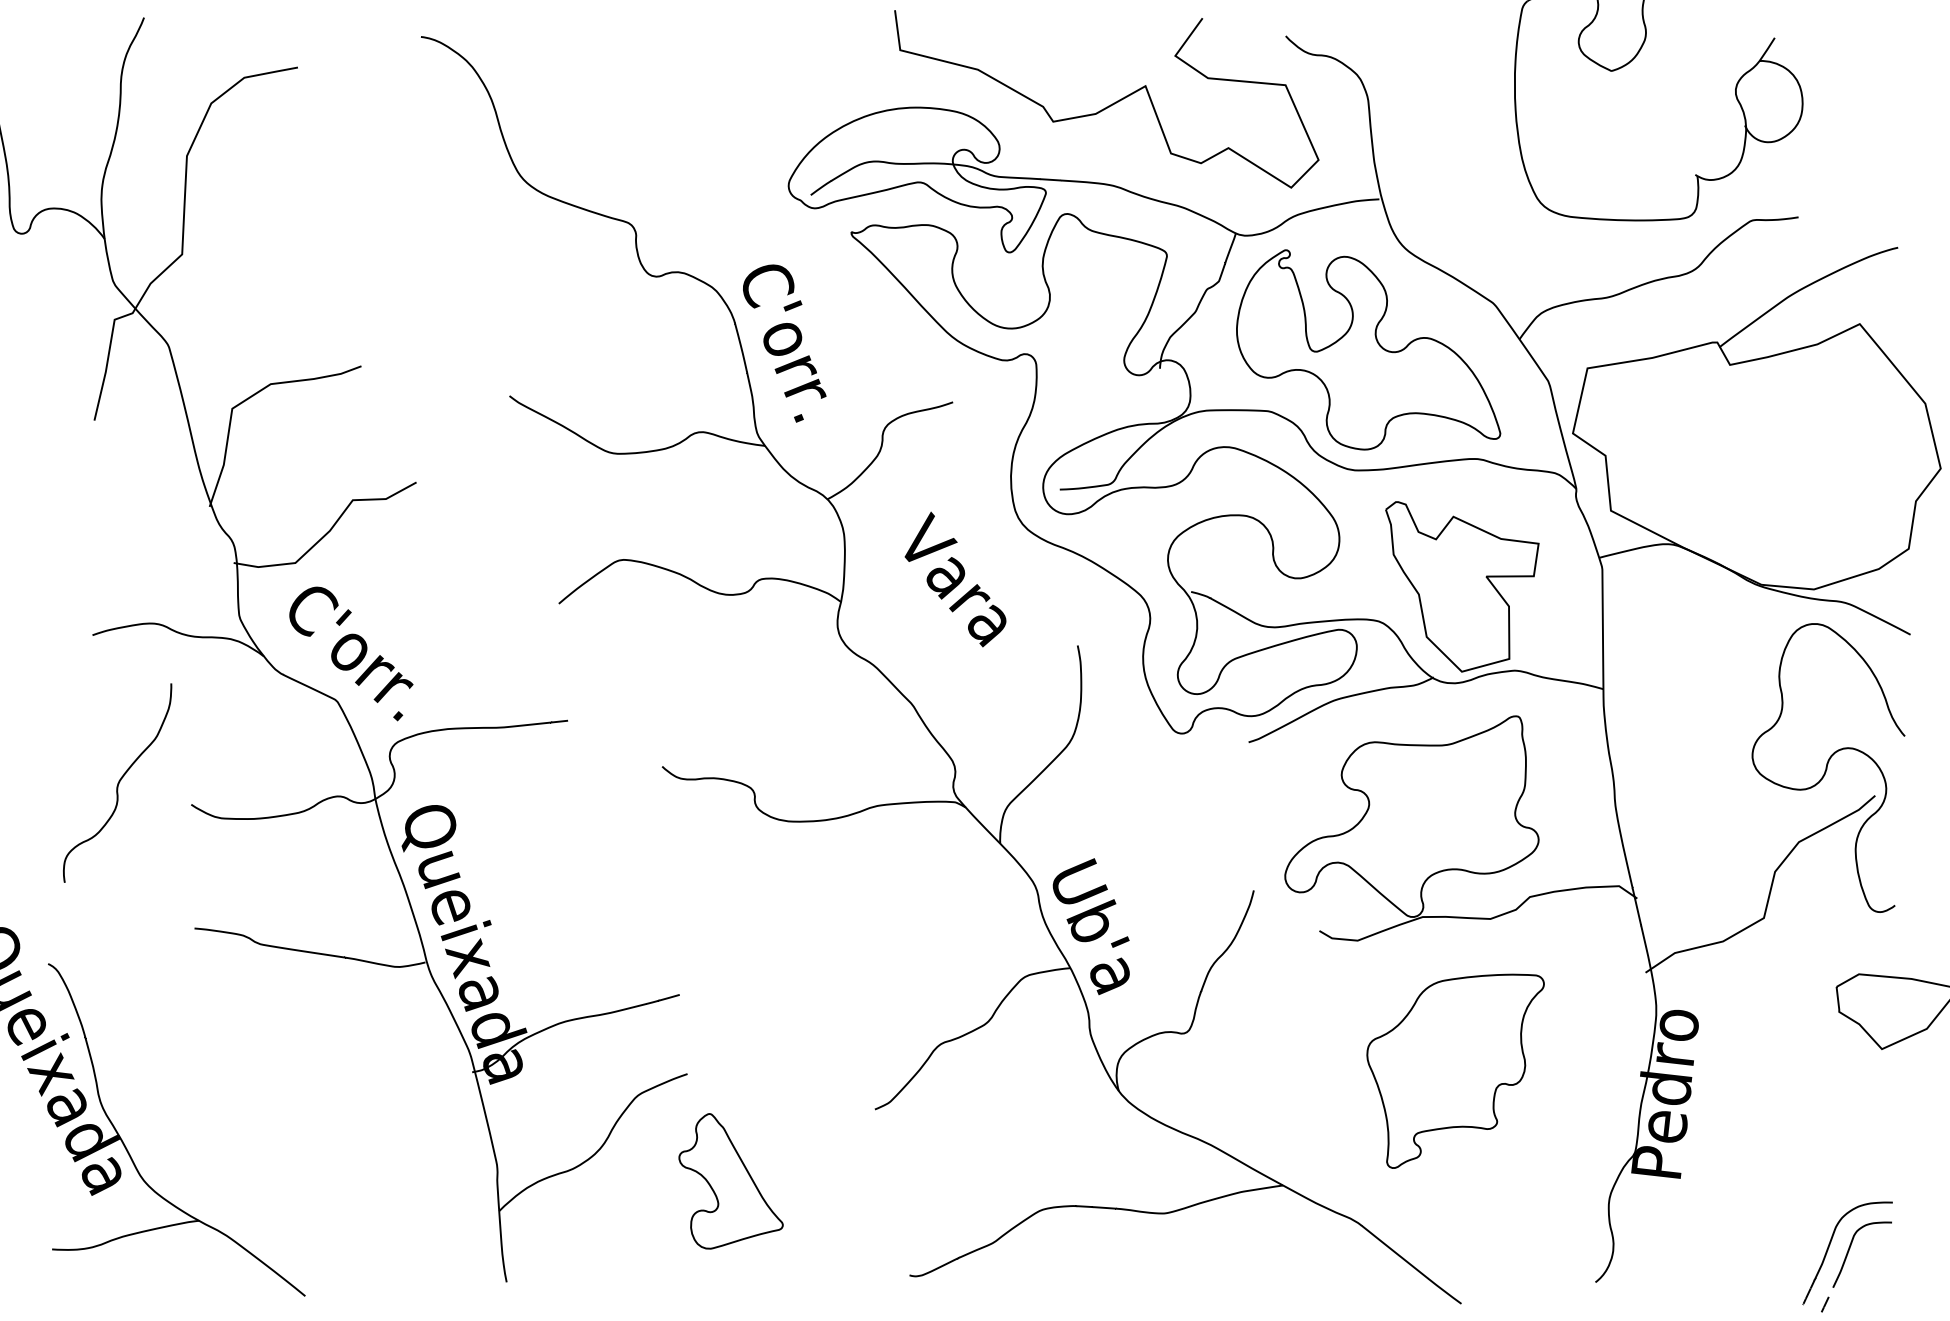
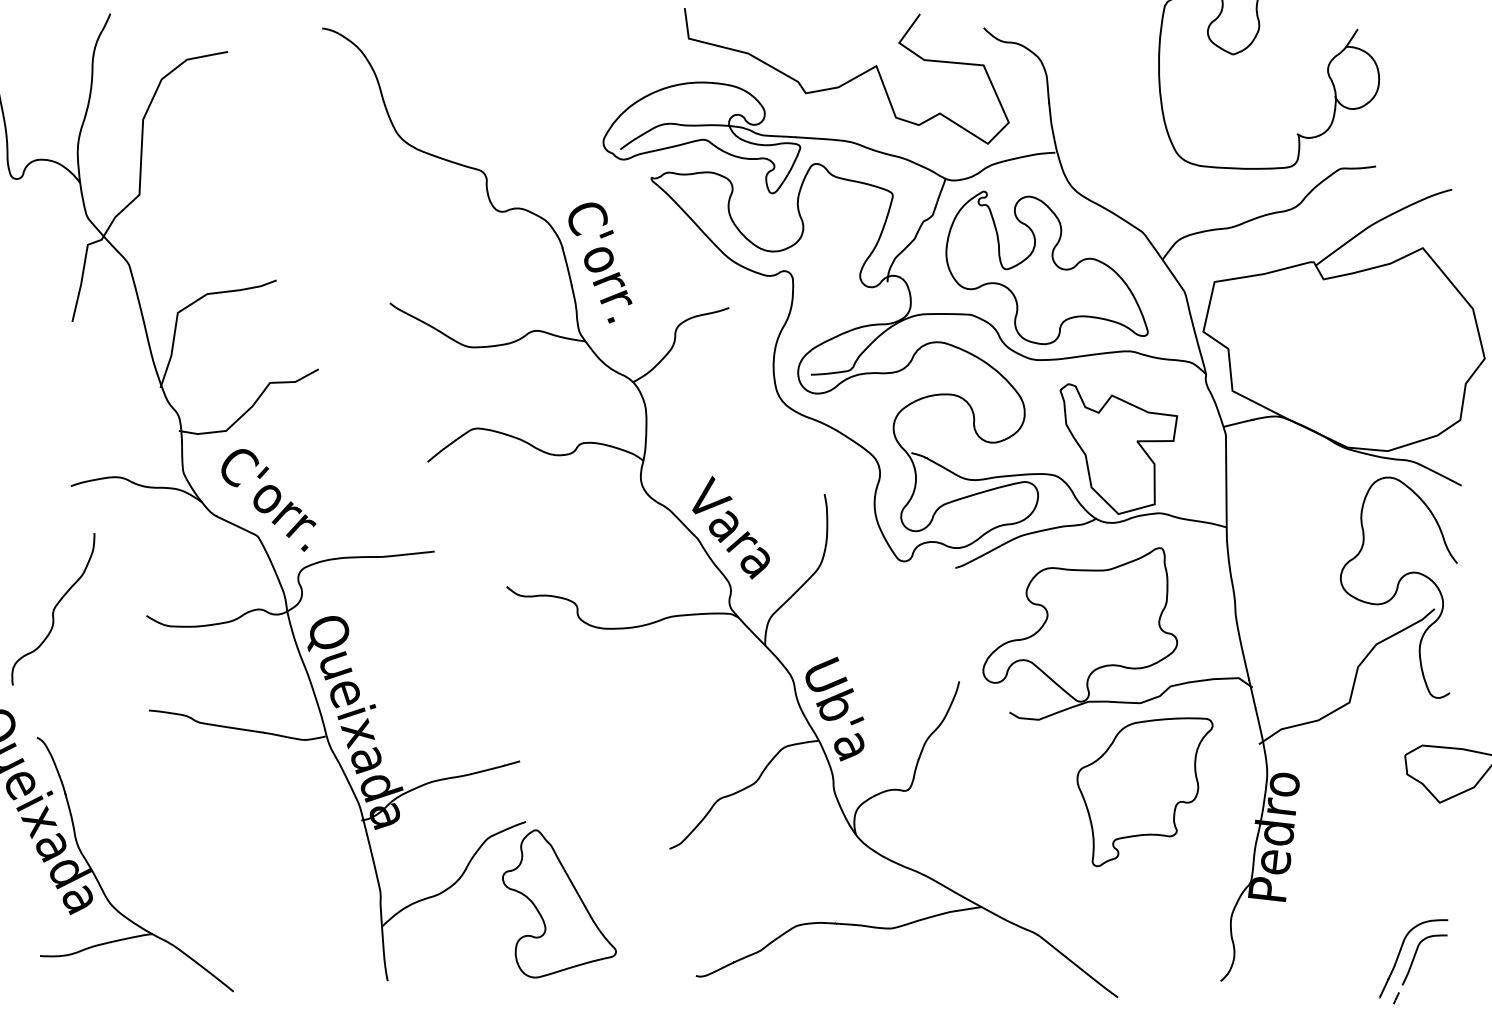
text: (955, 579) -> (731, 527), moved
curve: (118, 782) -> (54, 608), moved
part: (1455, 1070) -> (1144, 791), moved
part: (730, 1181) -> (558, 904), size x1.43

